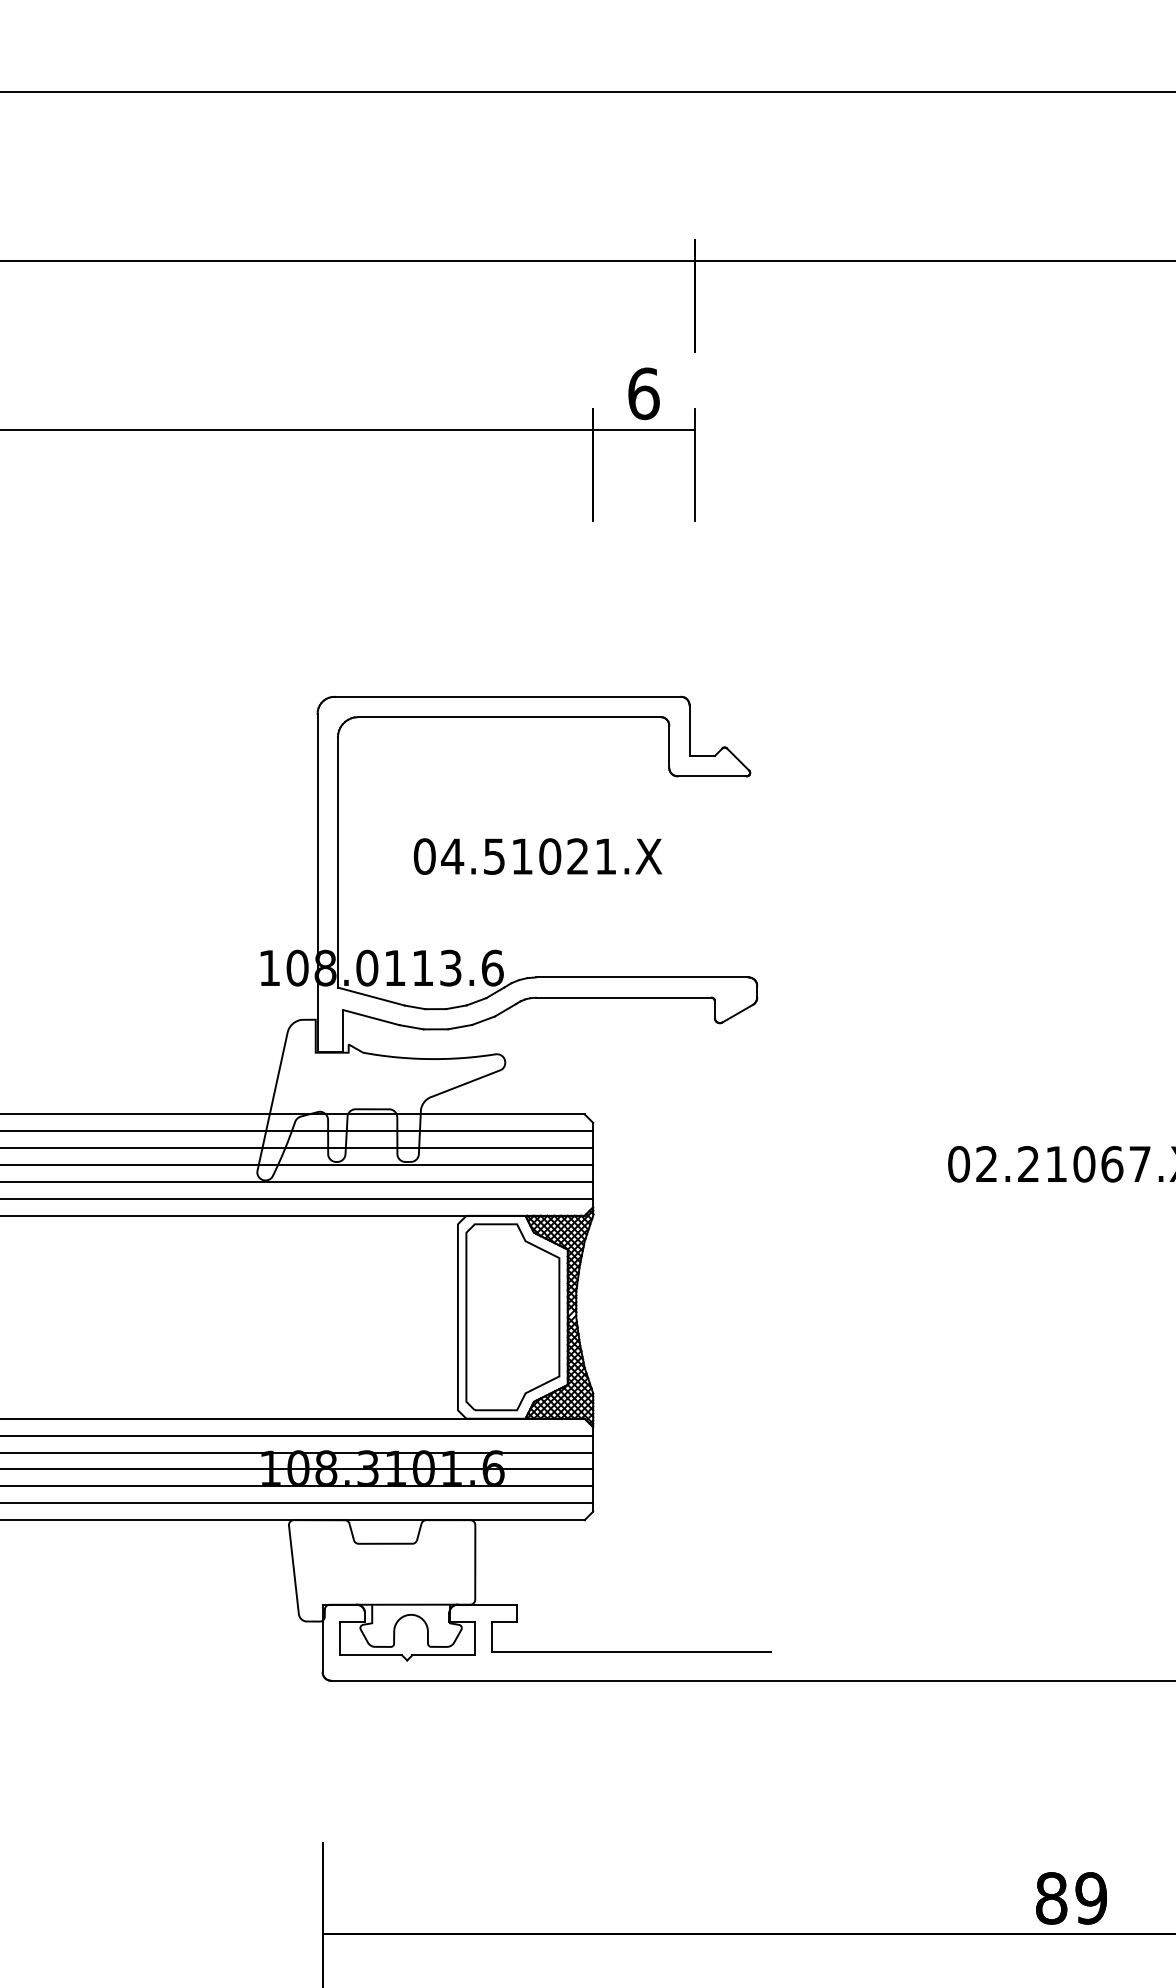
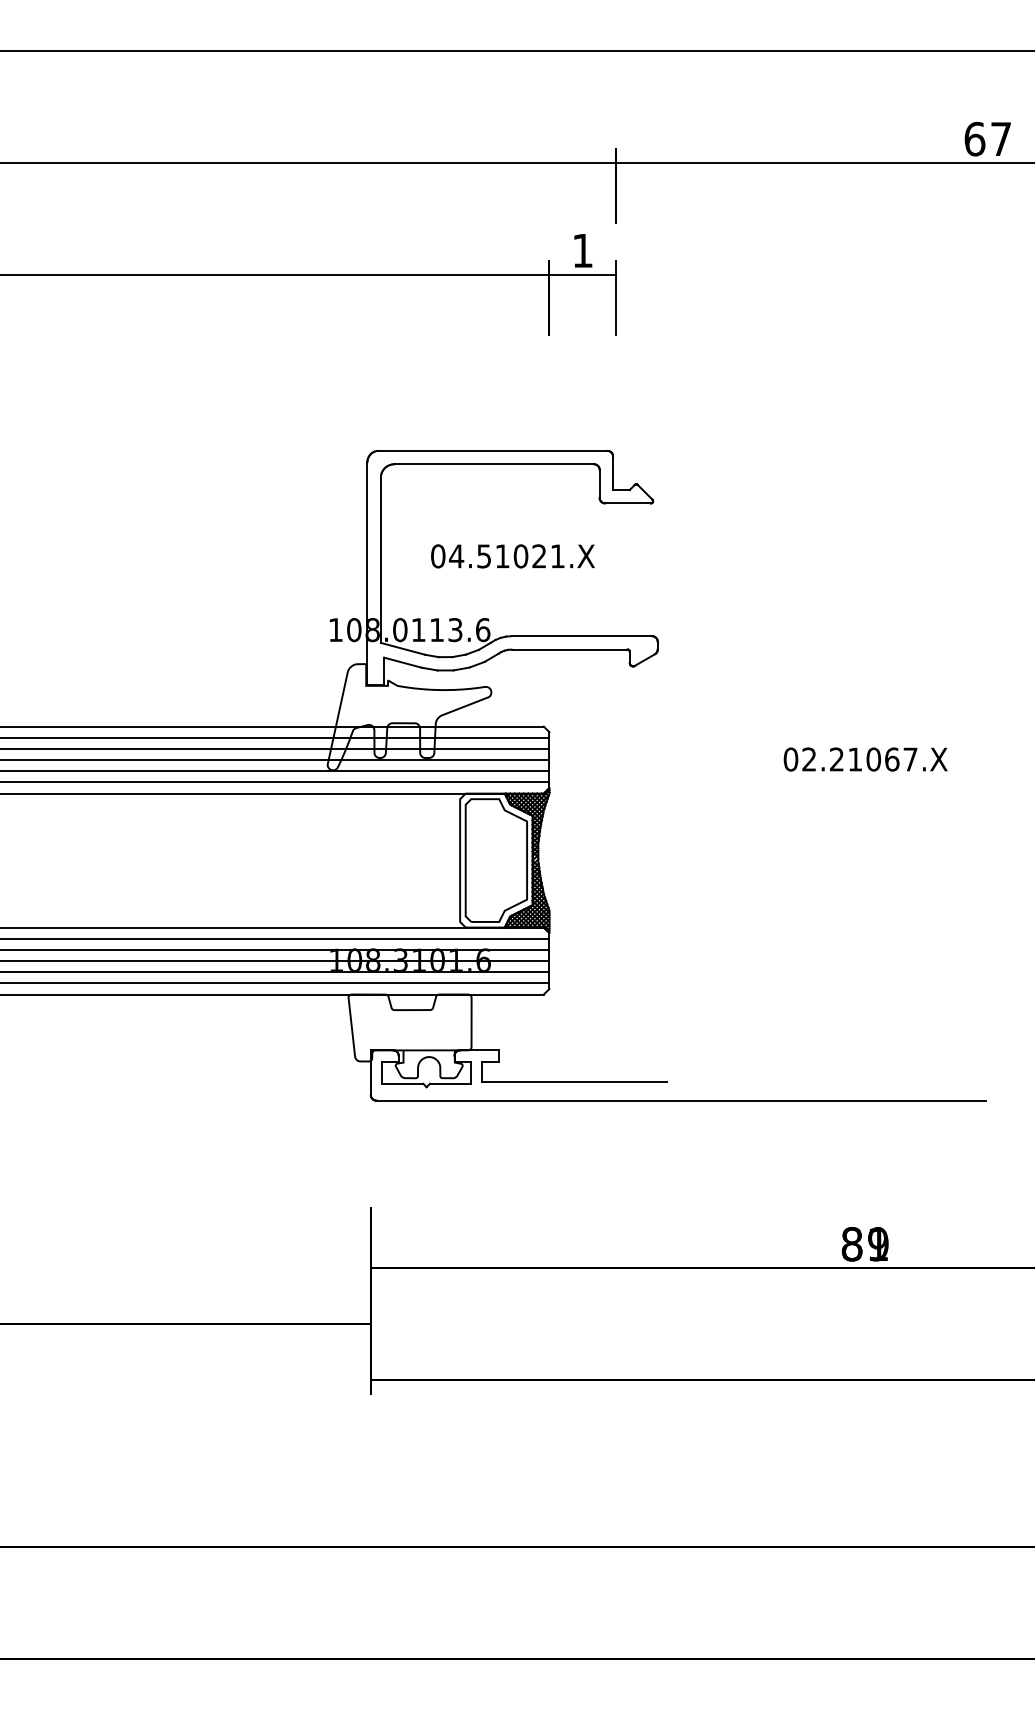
text: (643, 393) -> (582, 250), 6 -> 1
text: (1091, 1898) -> (878, 1244), 89 -> 81

